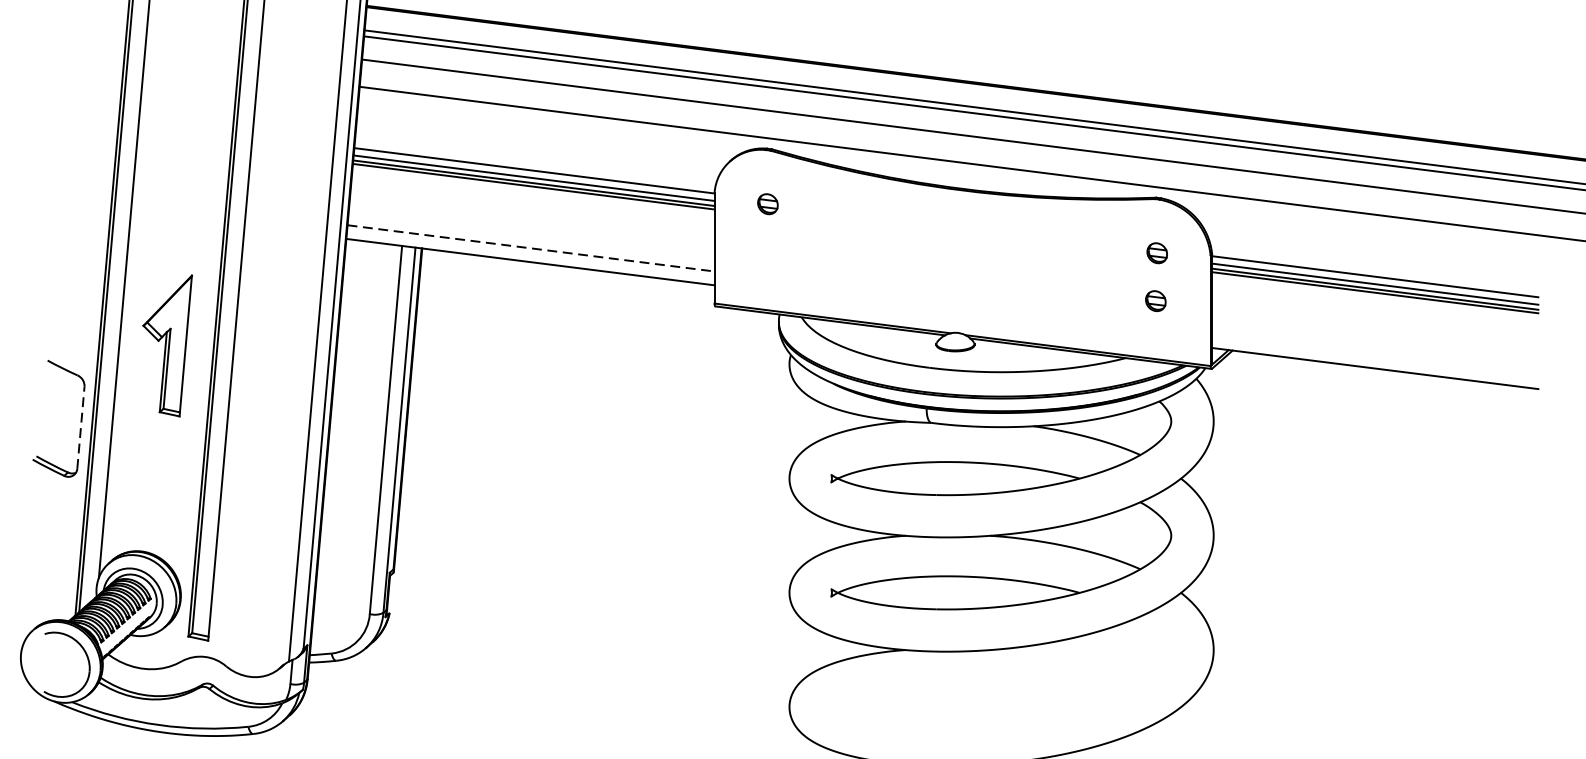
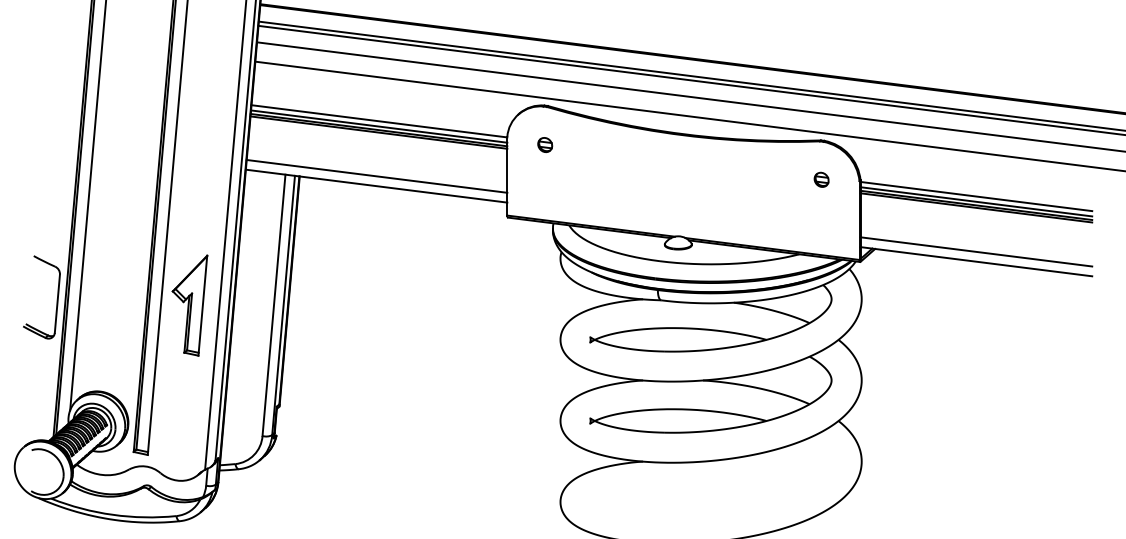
line: (531, 248) -> (377, 176), dashed -> solid
part: (1155, 300) -> (820, 213), removed
part: (166, 345) -> (189, 305), moved
line: (1375, 354) -> (976, 251), added
line: (81, 427) -> (57, 303), dashed -> solid

